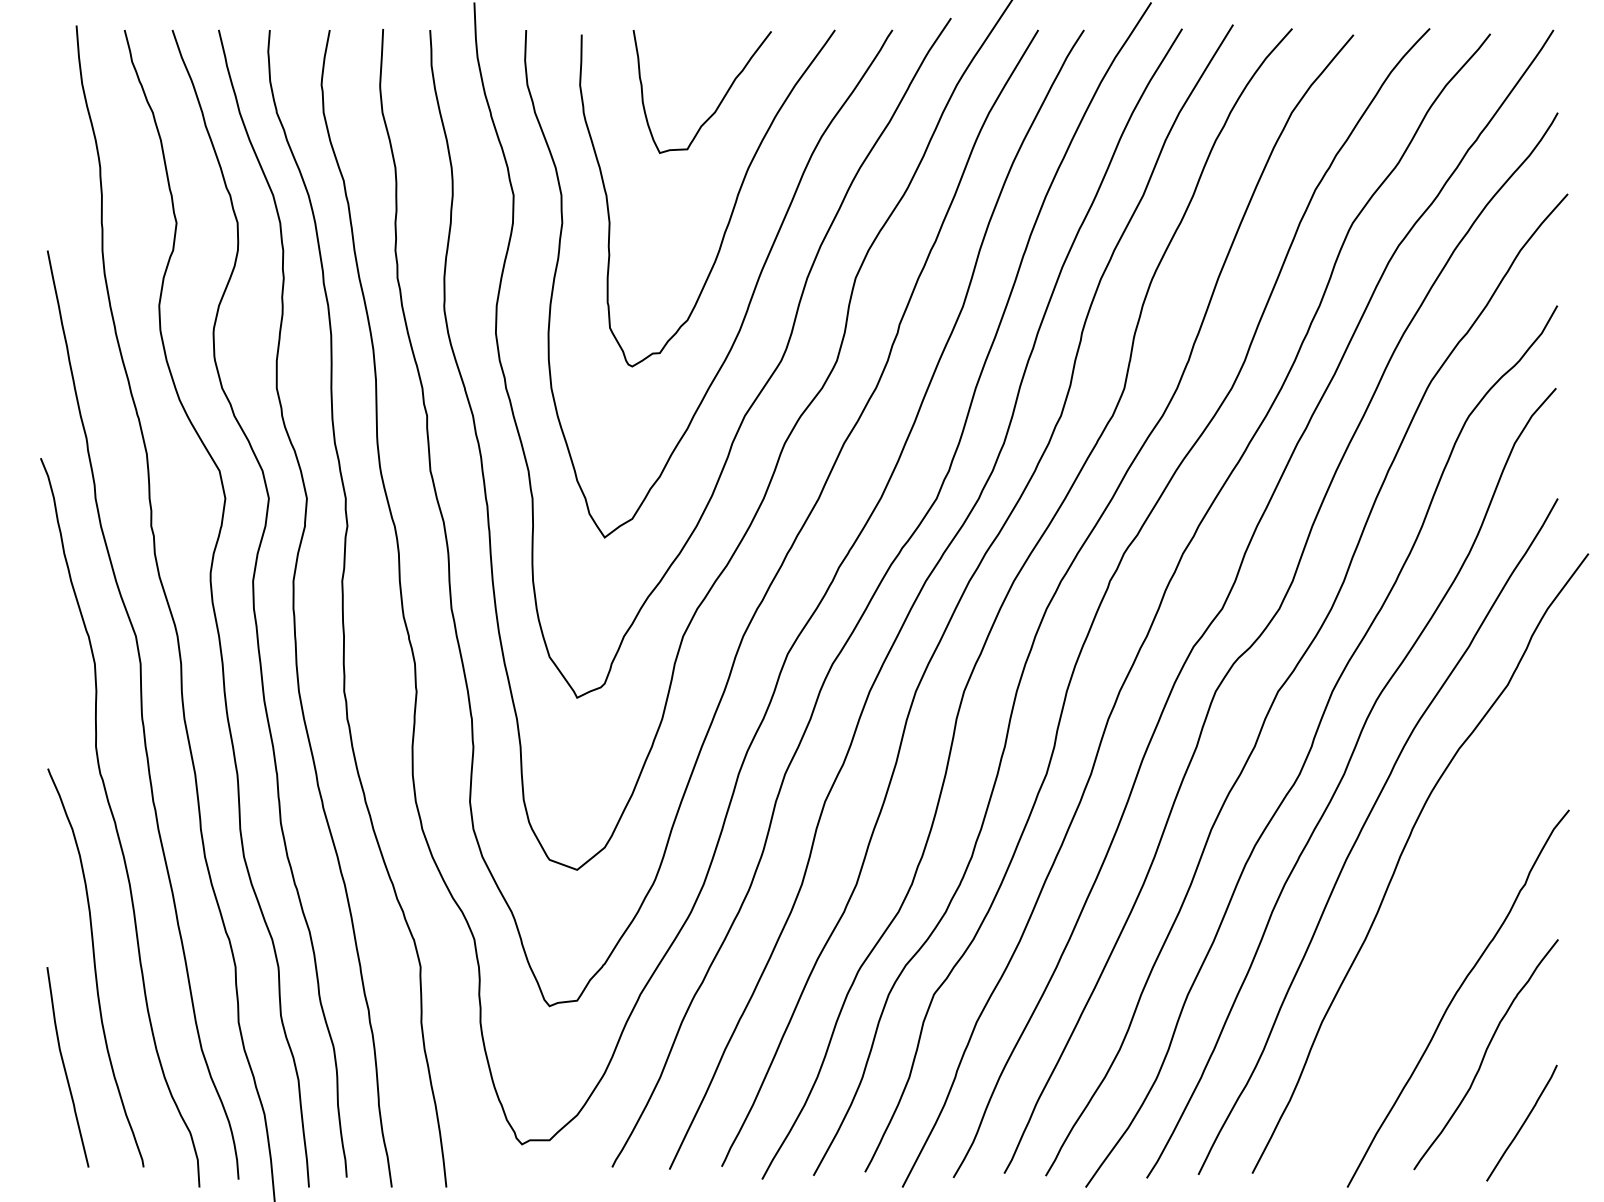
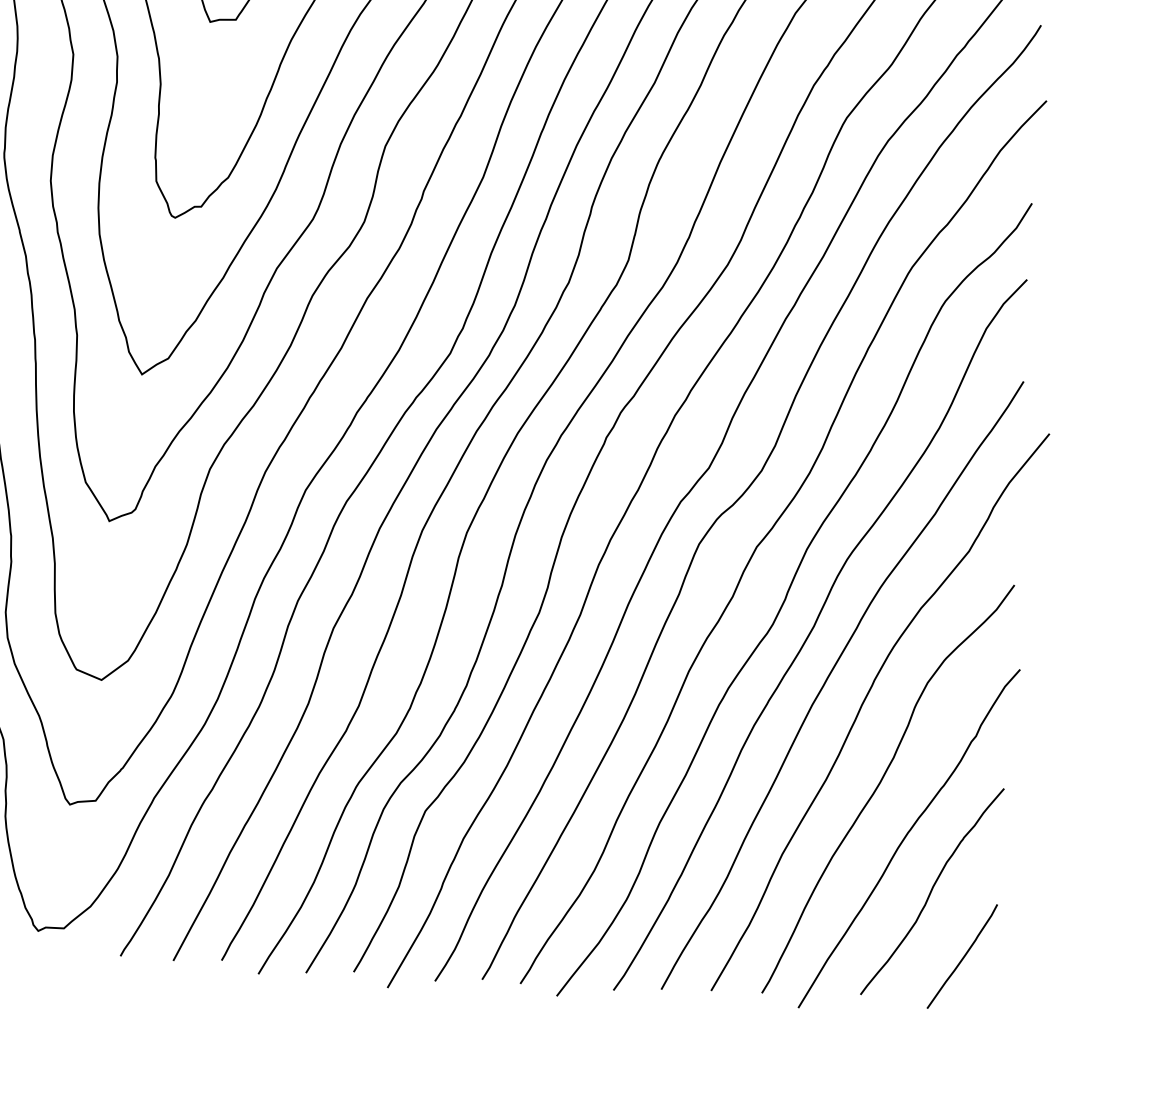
curve: (1424, 940) -> (880, 783), added

